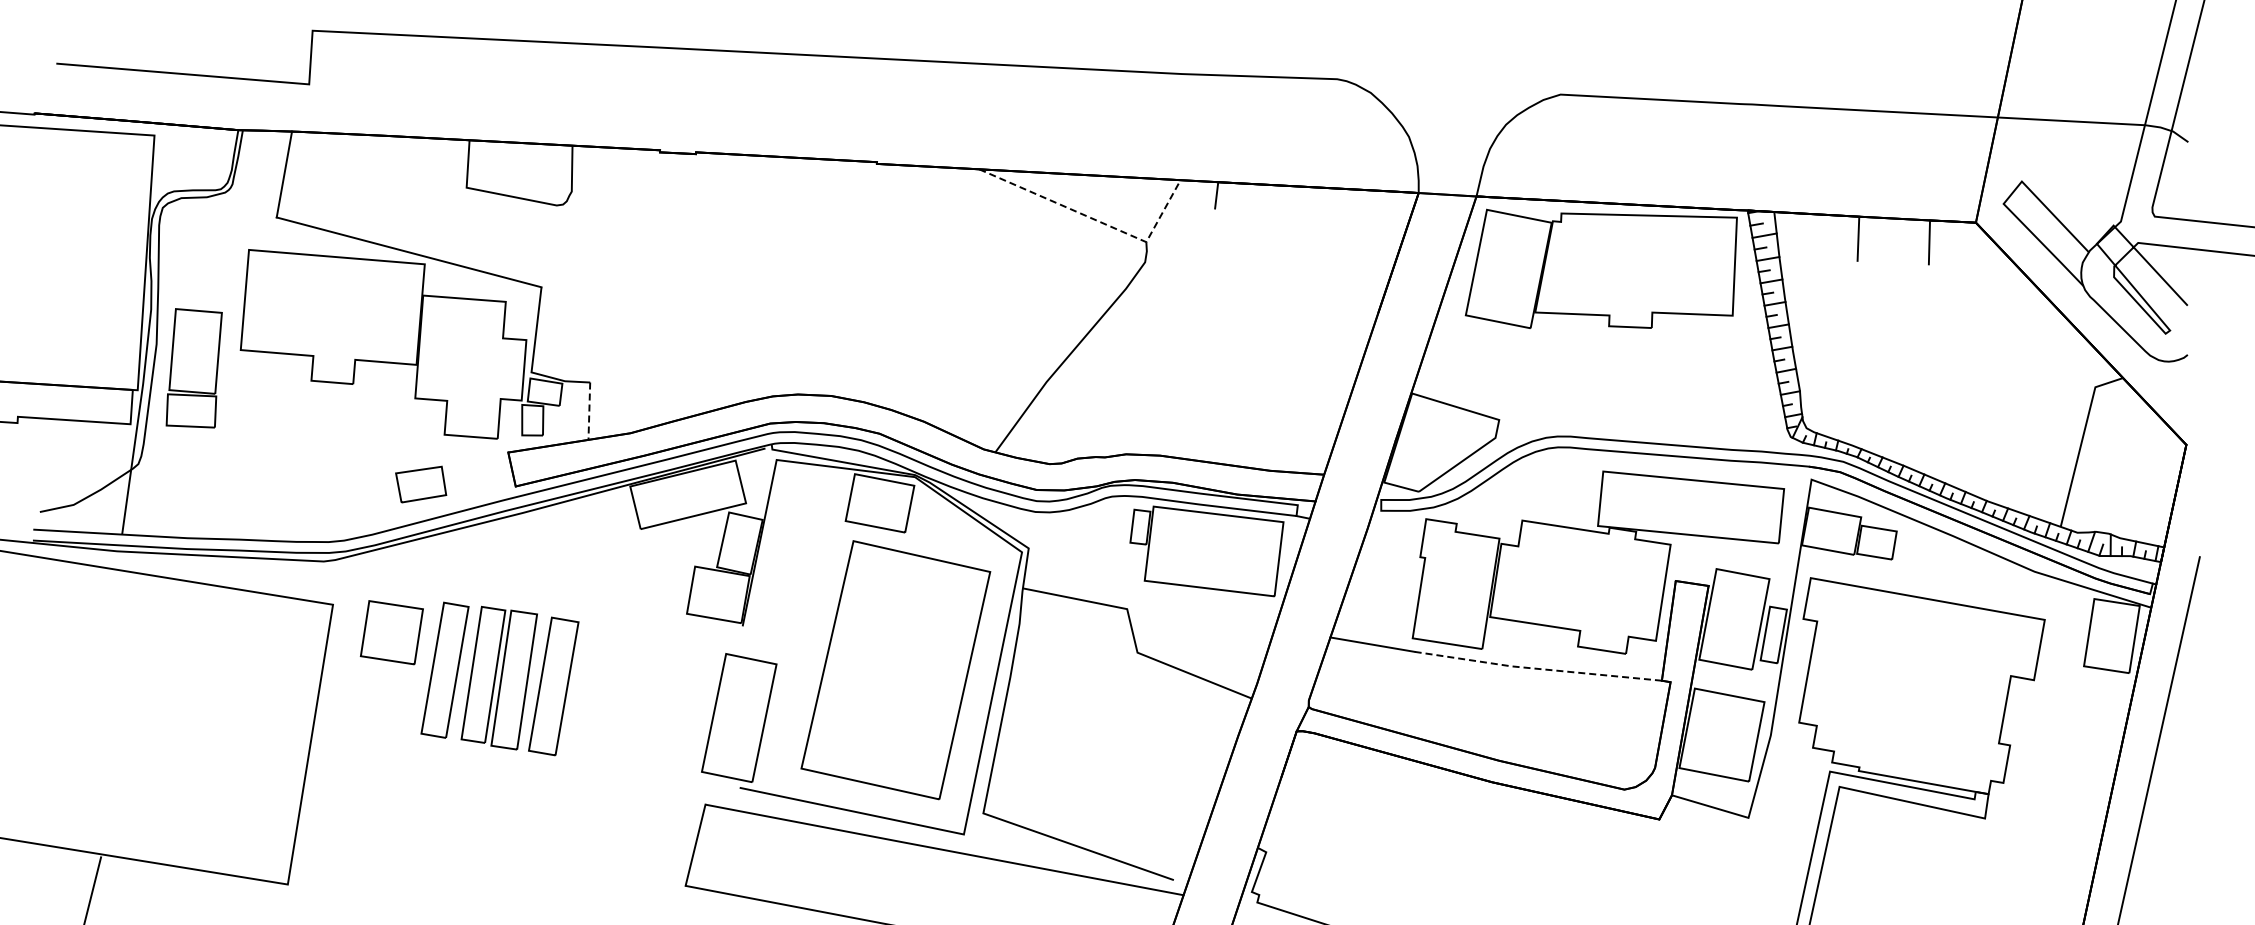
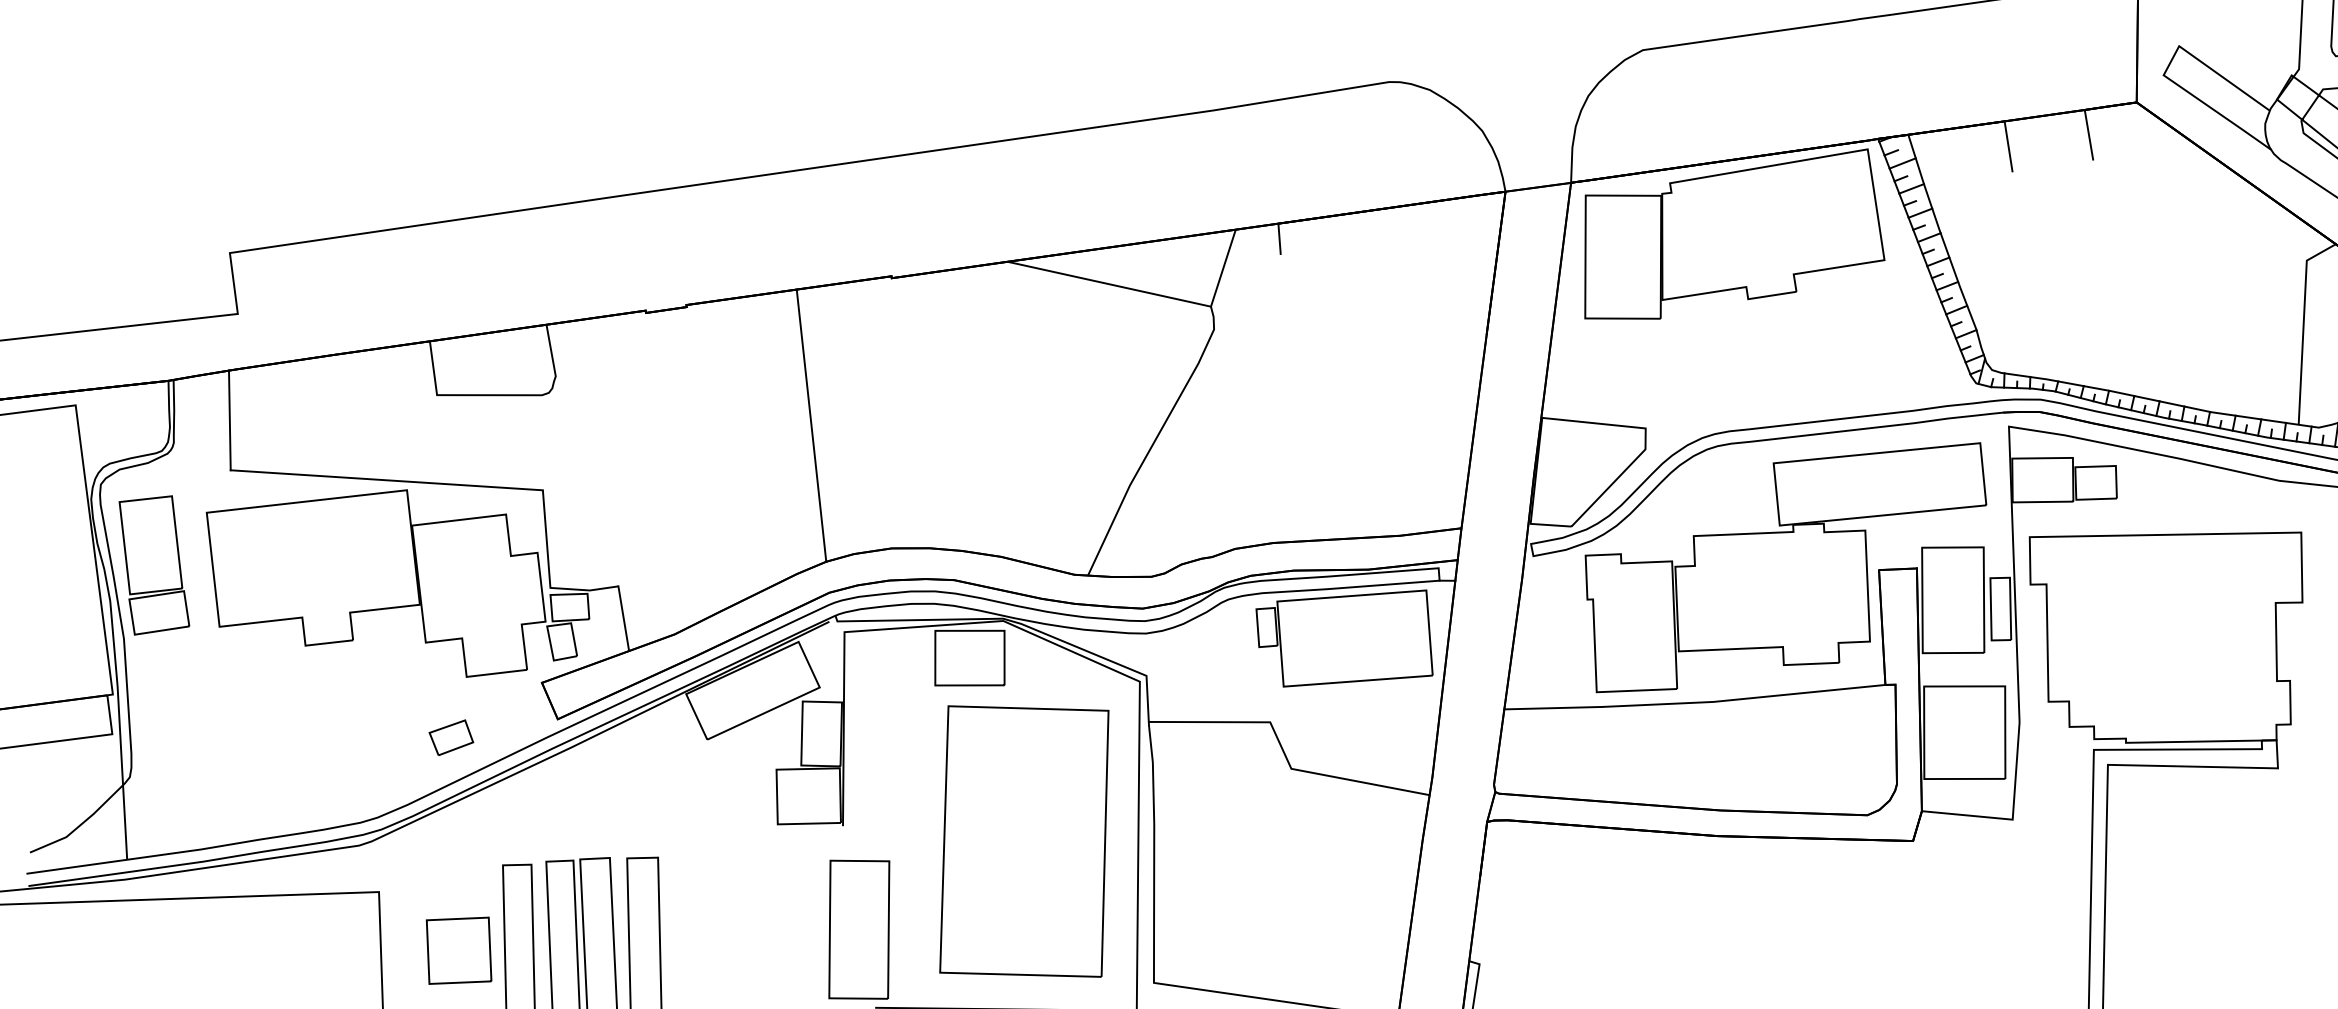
line: (1096, 220) -> (1150, 293), dashed -> solid
line: (782, 276) -> (810, 425), added
part: (193, 368) -> (152, 564), moved
line: (589, 411) -> (624, 619), dashed -> solid
part: (421, 484) -> (451, 737), size x0.71
part: (391, 632) -> (458, 950), moved
line: (1537, 668) -> (1743, 698), dashed -> solid

